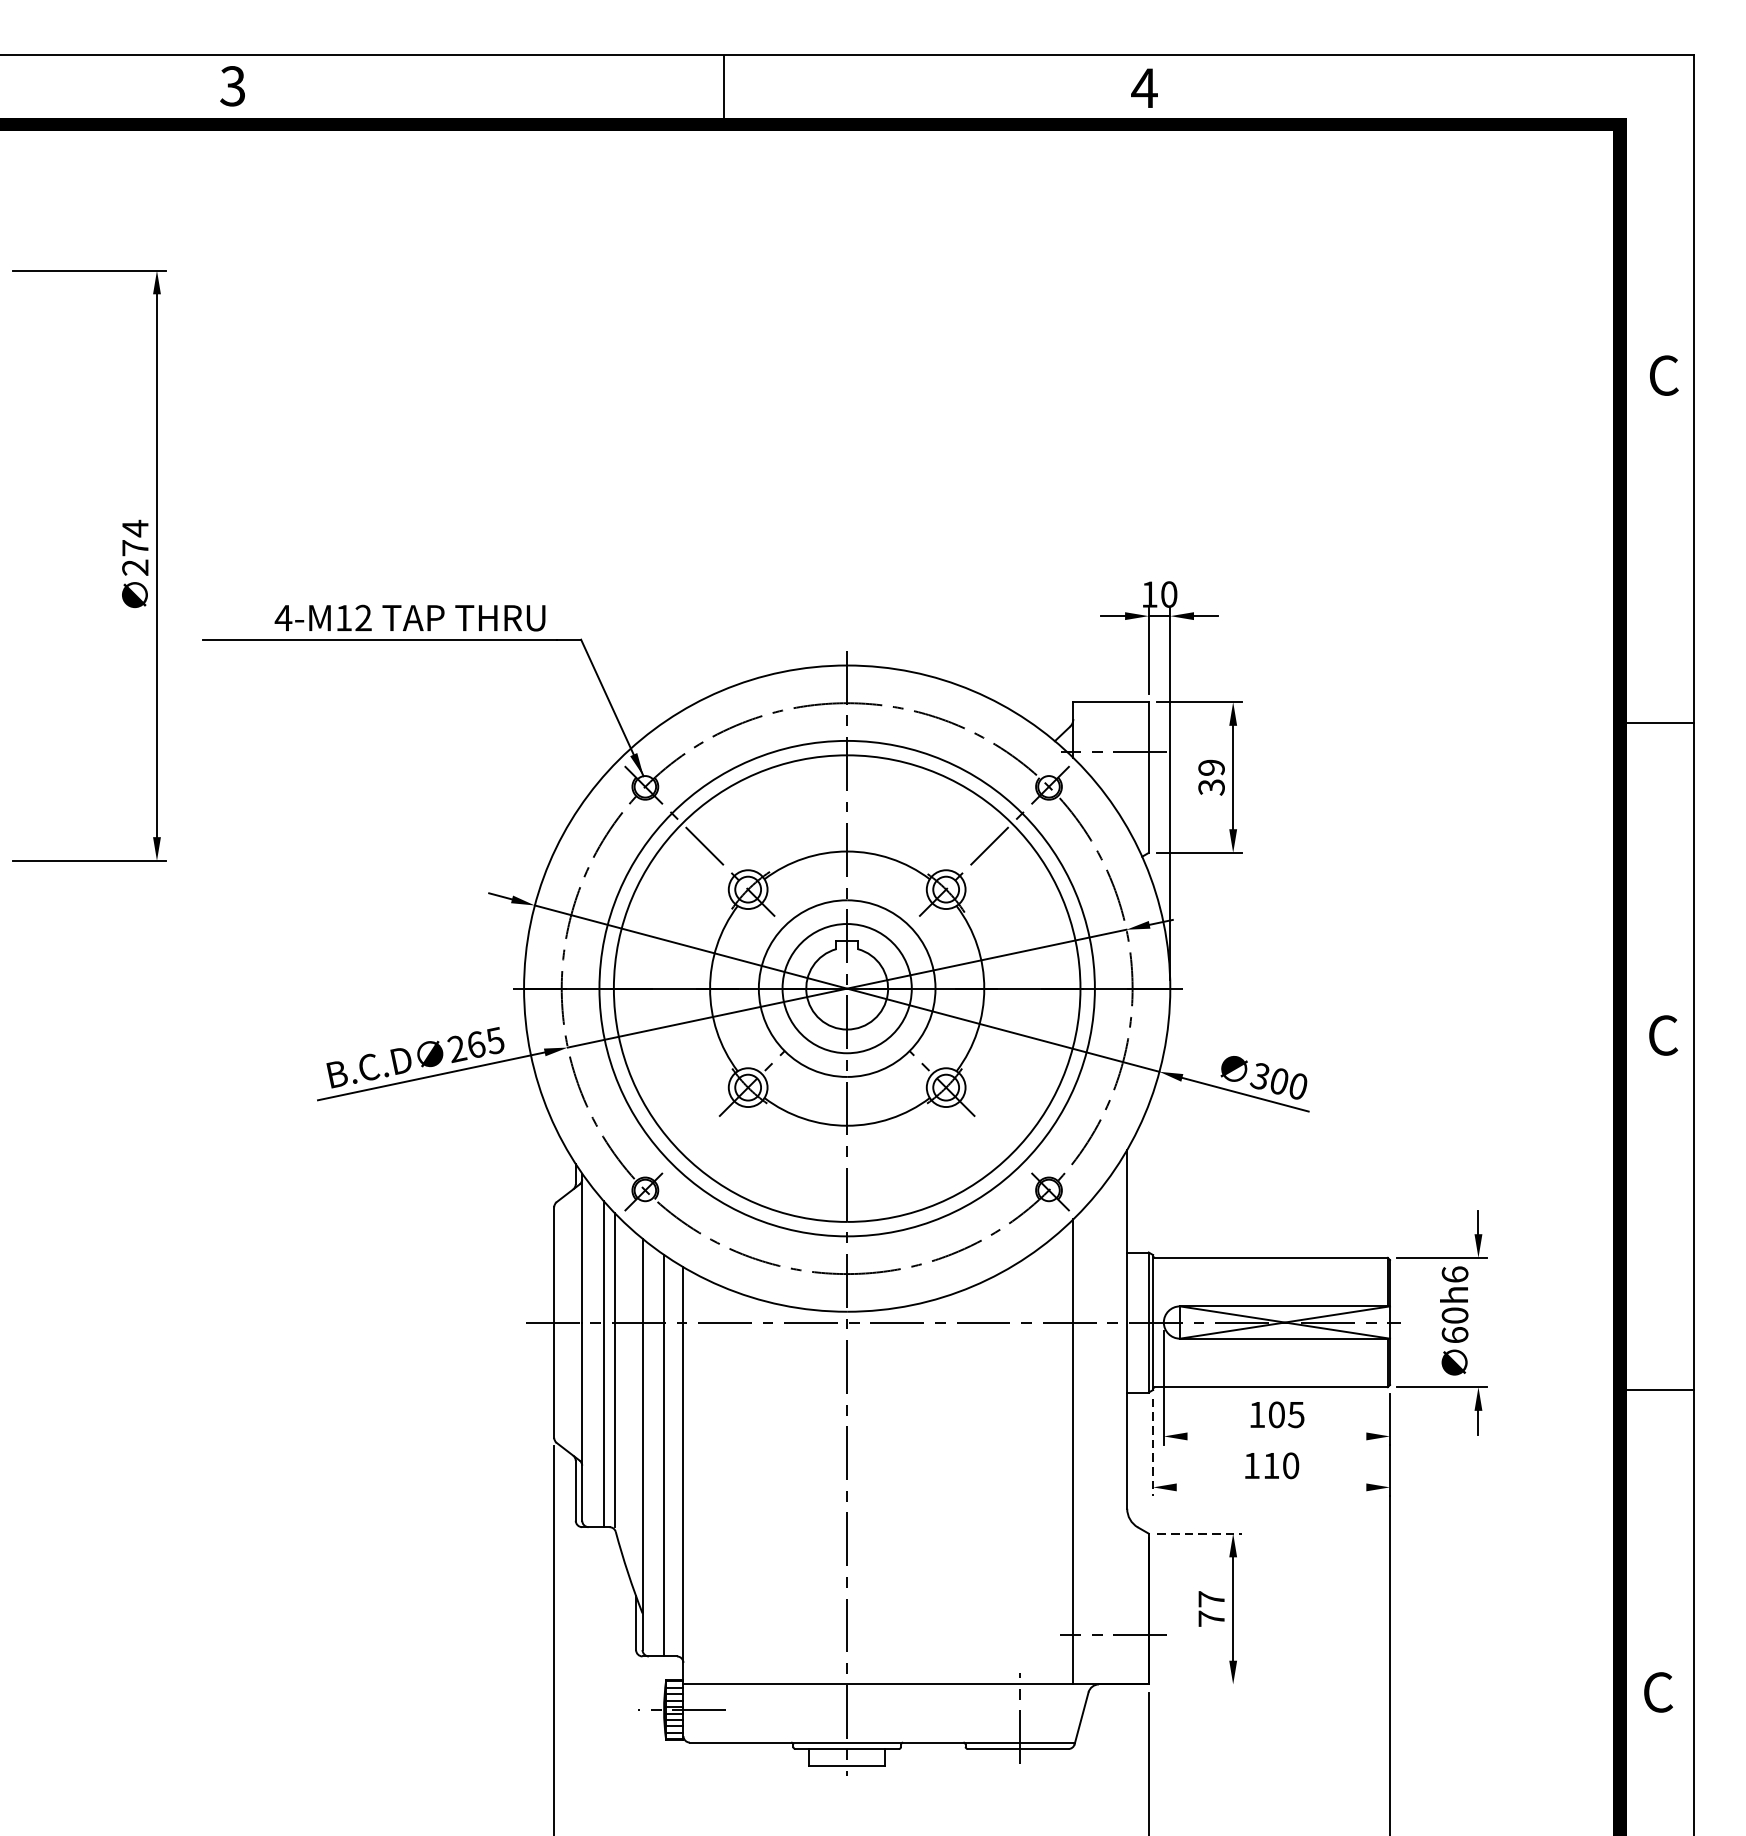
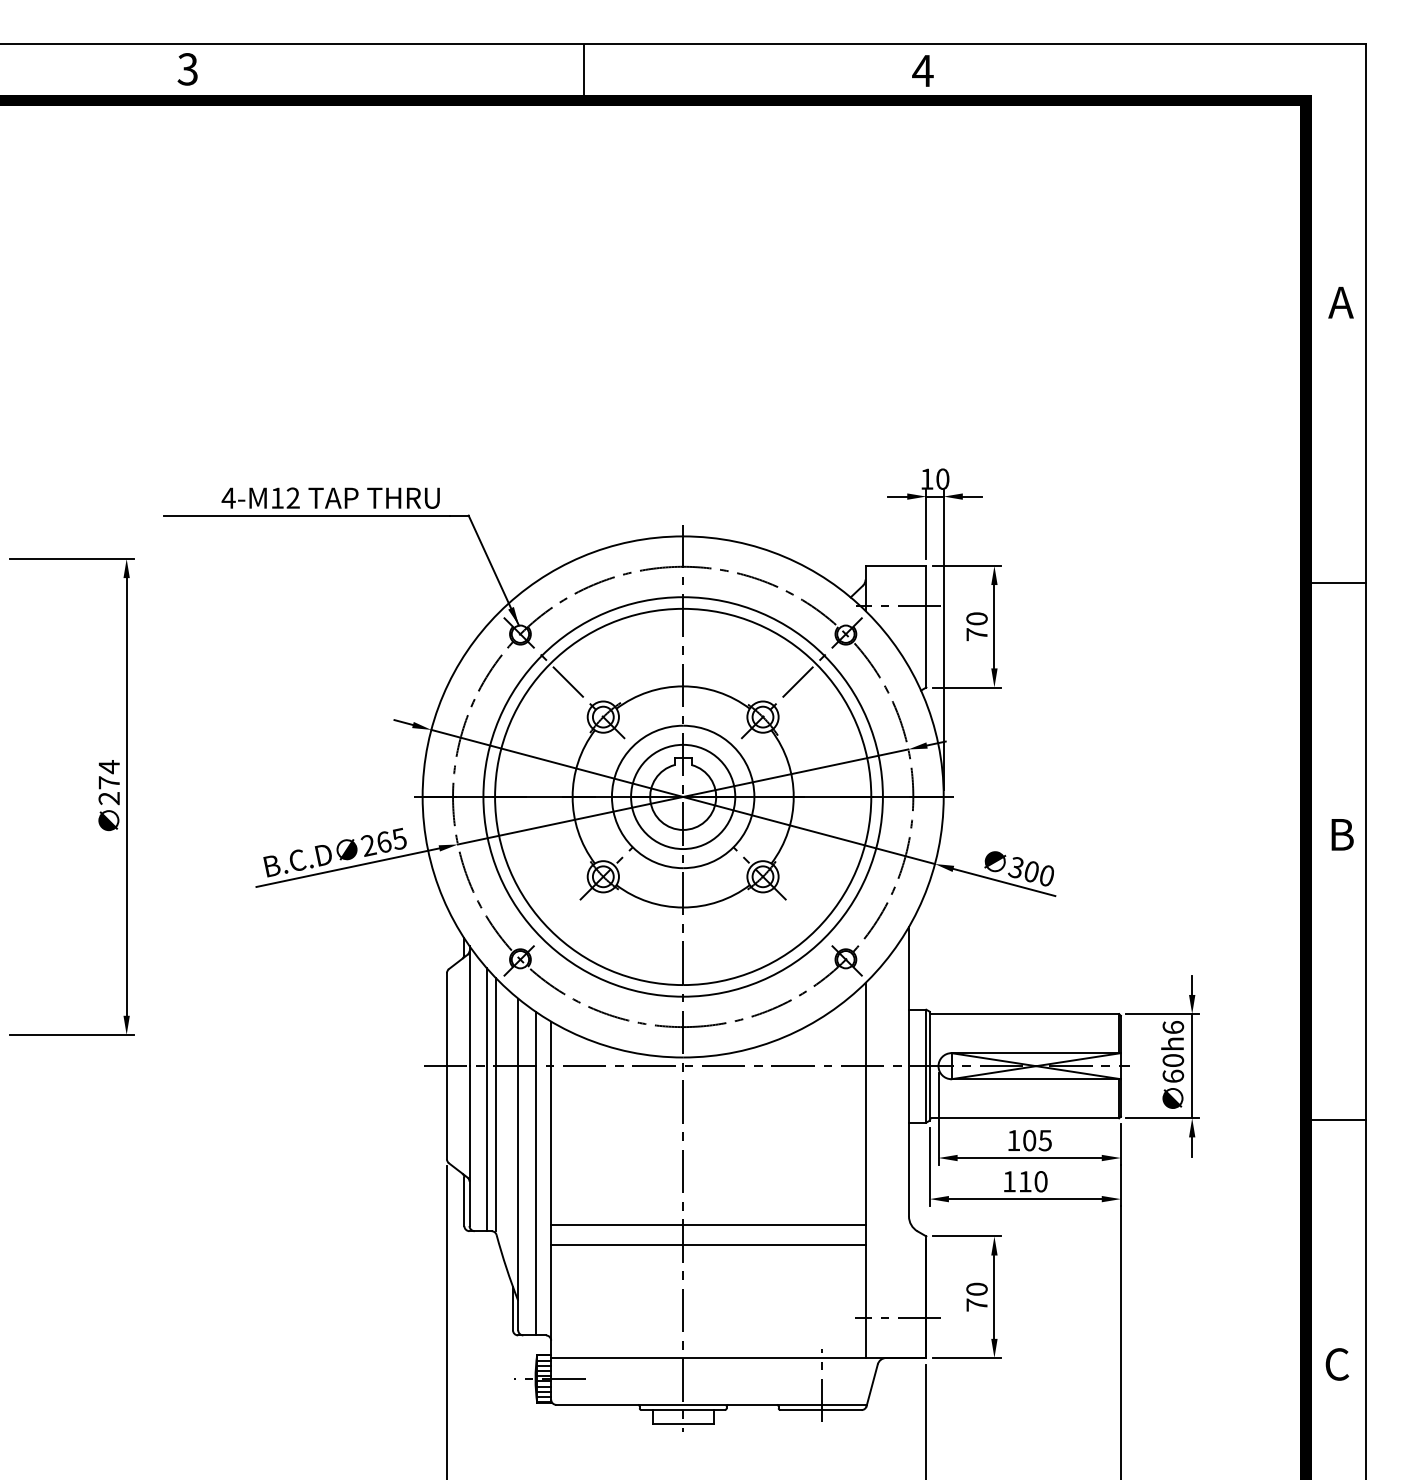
text: (1662, 375) -> (1340, 302), C -> A
part: (122, 566) -> (98, 797), moved
text: (1210, 777) -> (976, 626), 39 -> 70
text: (1663, 1035) -> (1341, 834), C -> B
line: (1478, 1322) -> (1192, 1066), added
line: (1276, 1437) -> (1029, 1158), added
line: (1152, 1448) -> (929, 1167), dashed -> solid
line: (1270, 1487) -> (1024, 1199), added
line: (878, 1518) -> (708, 1224), added
line: (1199, 1533) -> (967, 1236), dashed -> solid
line: (878, 1543) -> (708, 1244), added
text: (1210, 1598) -> (976, 1288), 77 -> 70
line: (1199, 1683) -> (967, 1357), added

